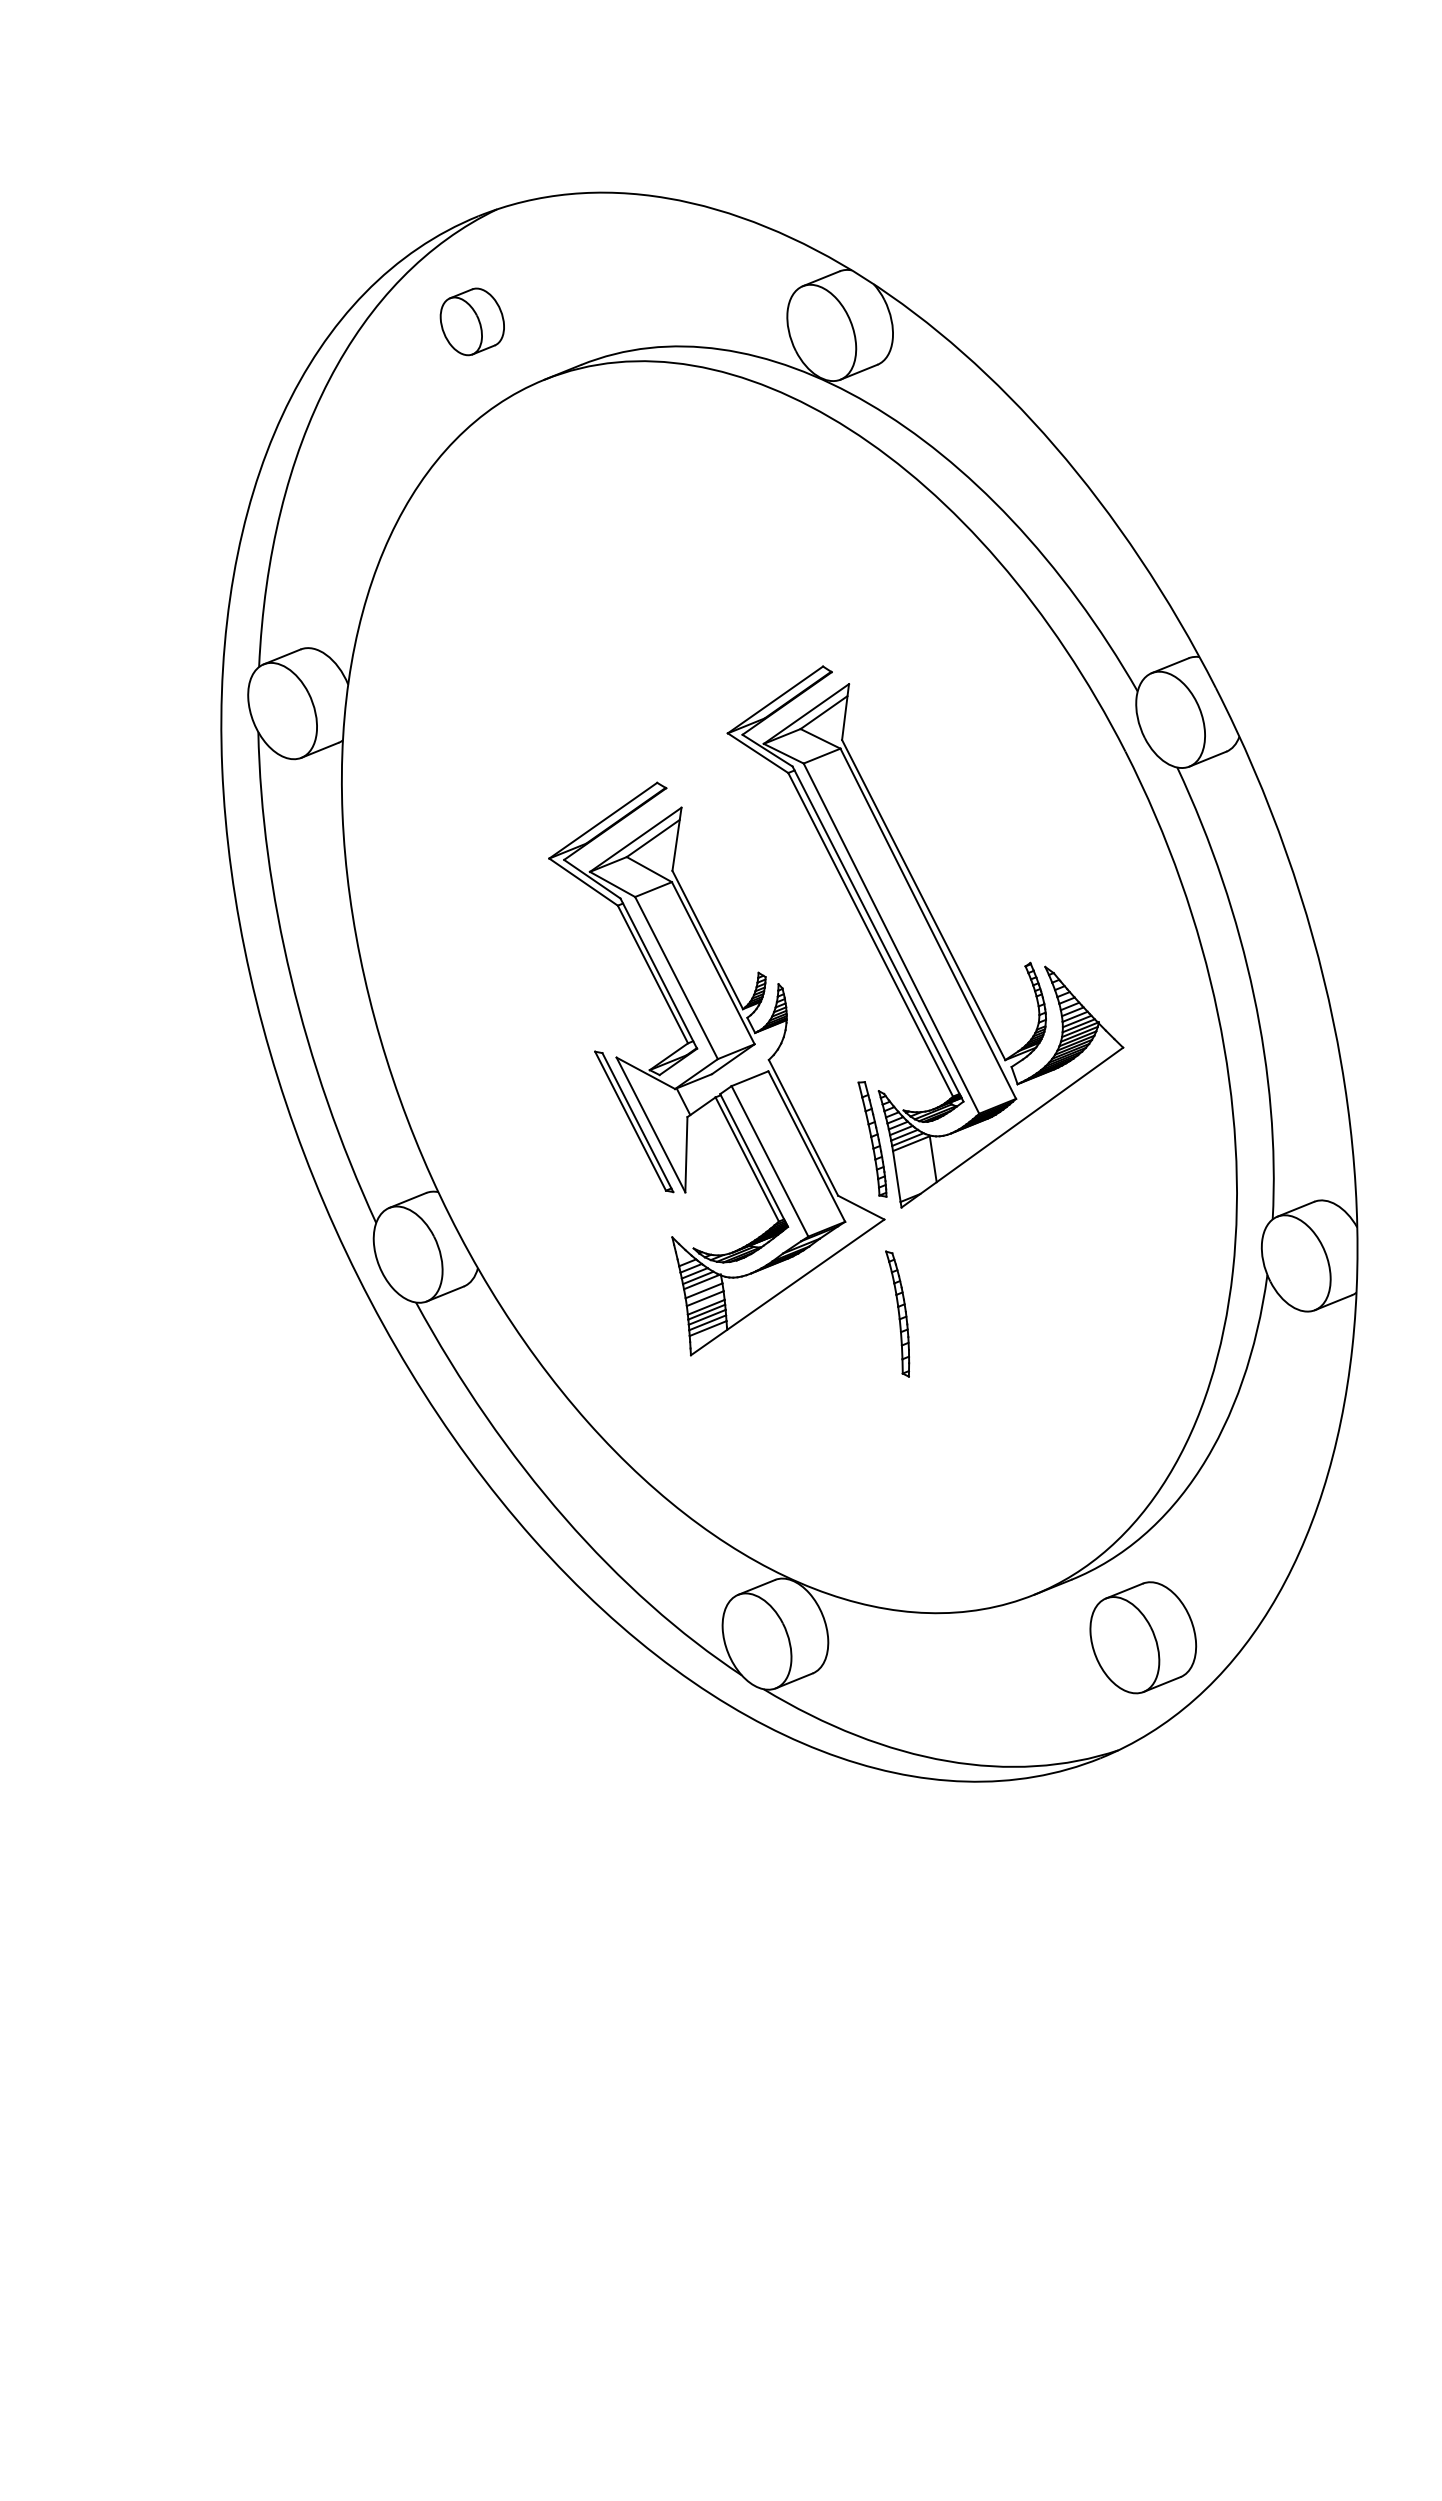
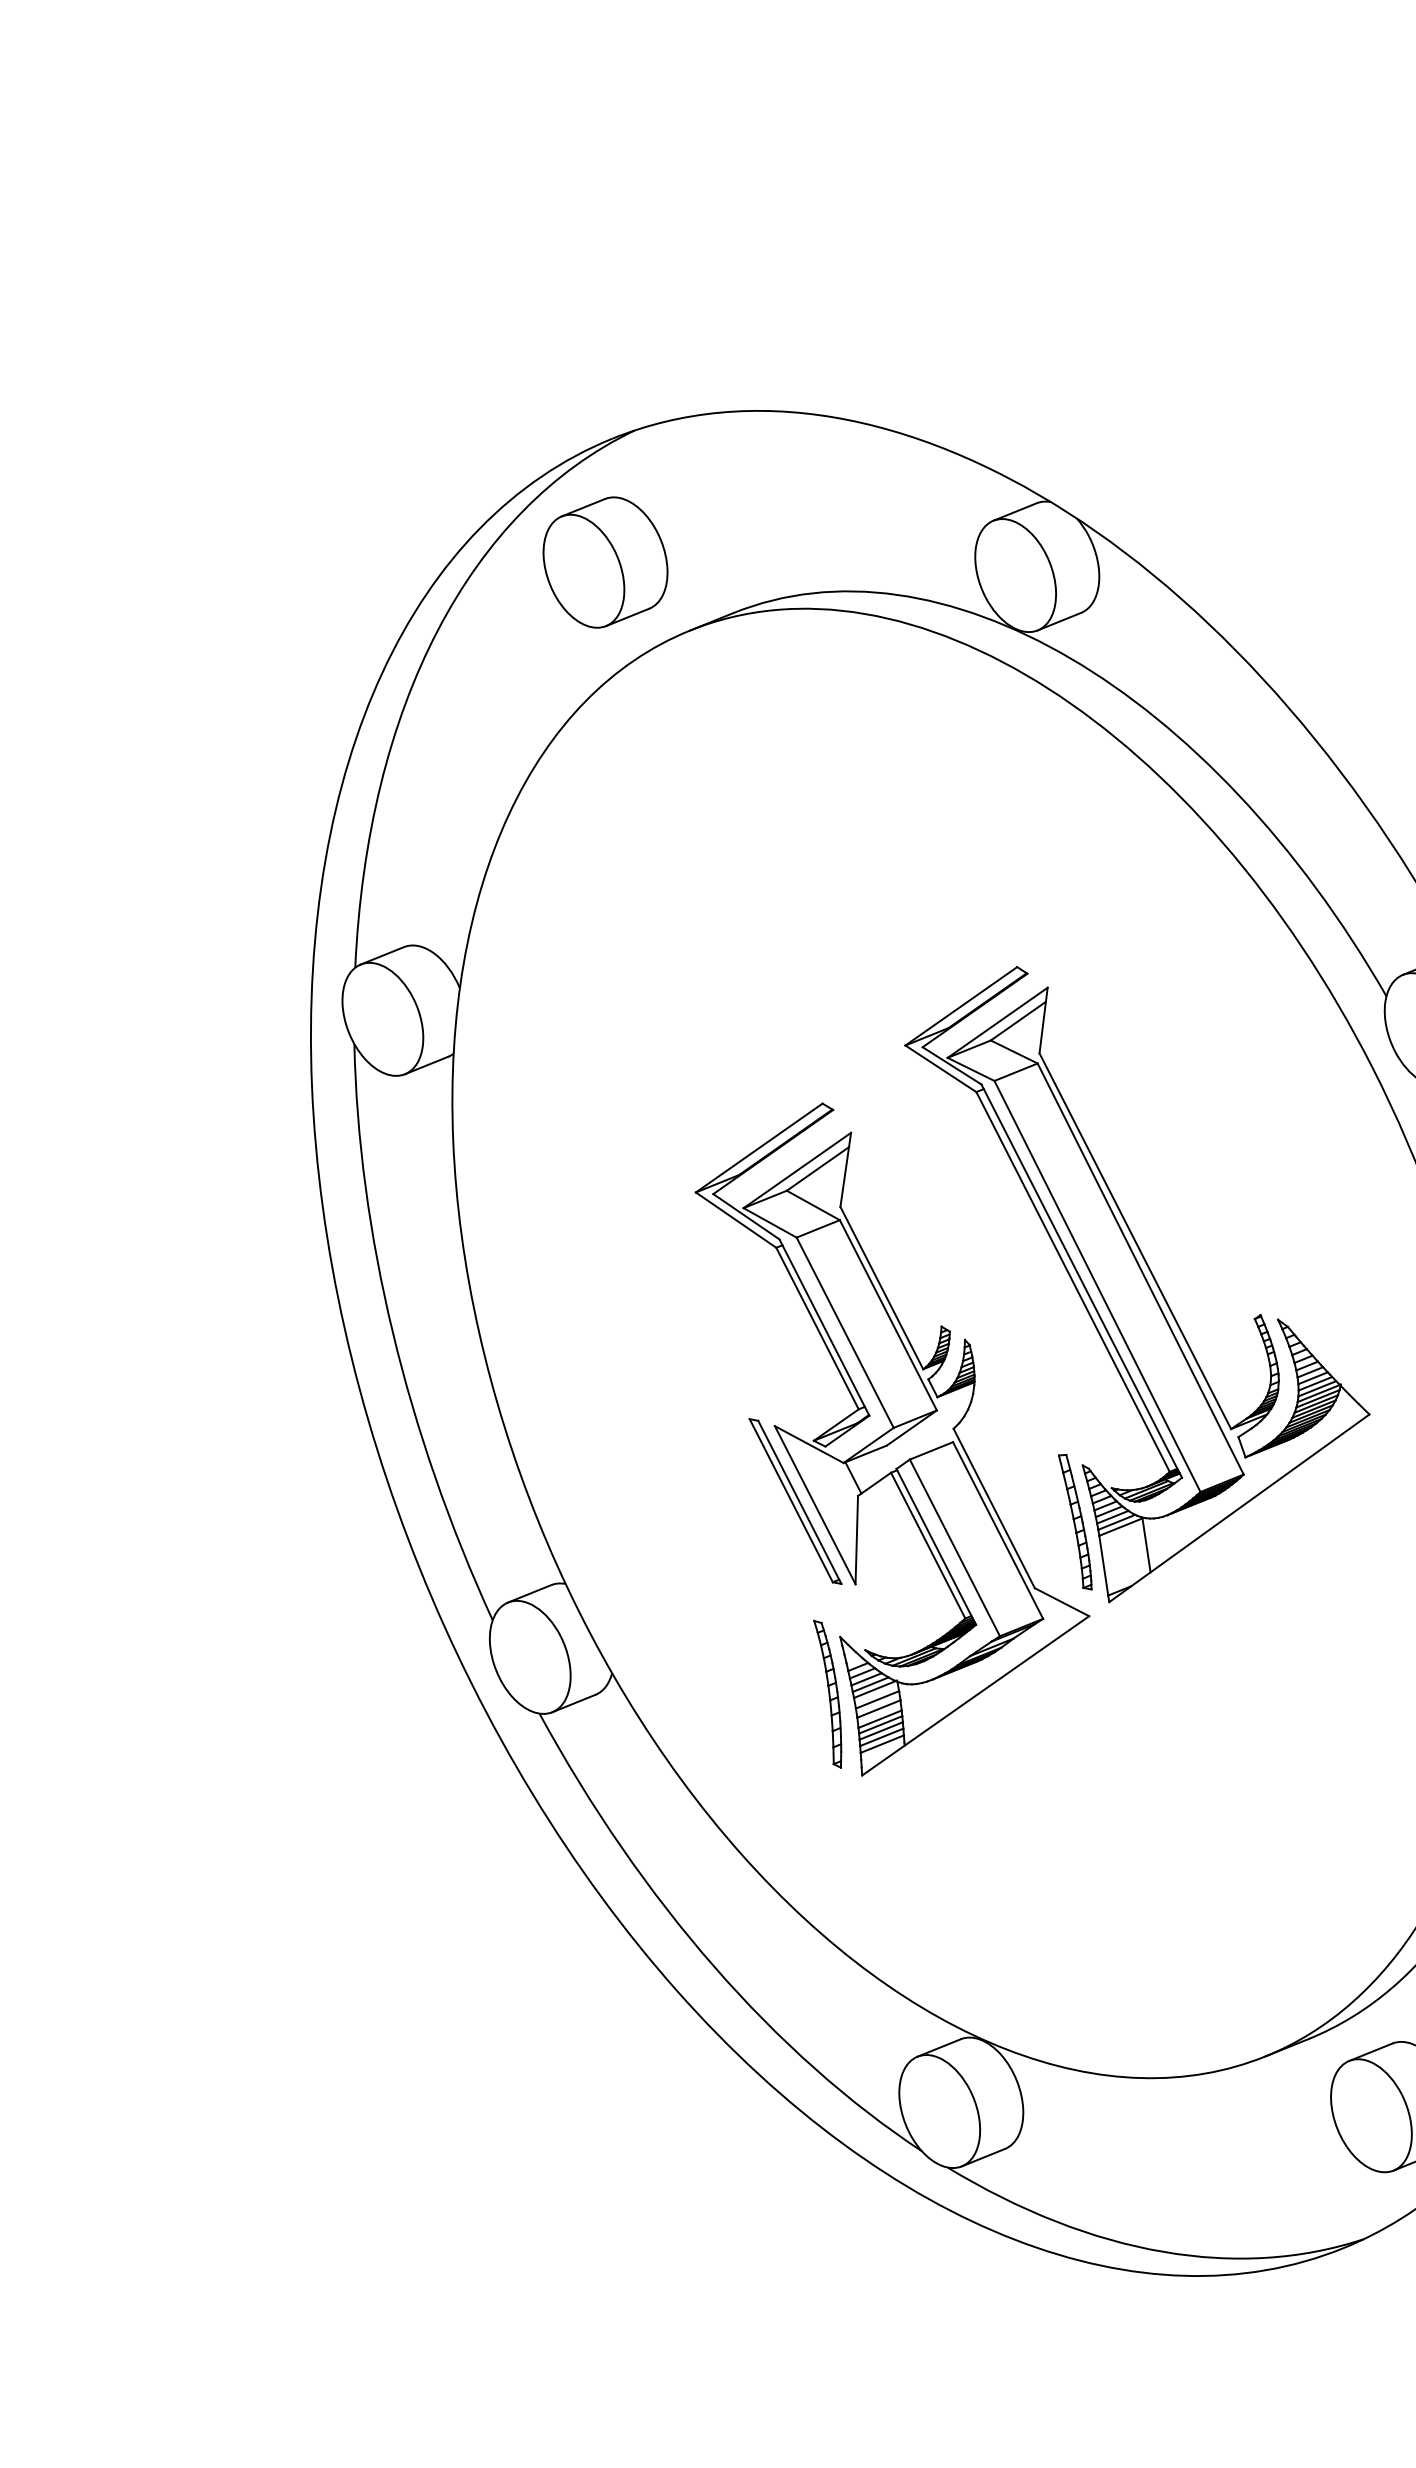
part: (472, 321) -> (605, 562), size x1.67
part: (897, 1313) -> (827, 1693), moved

